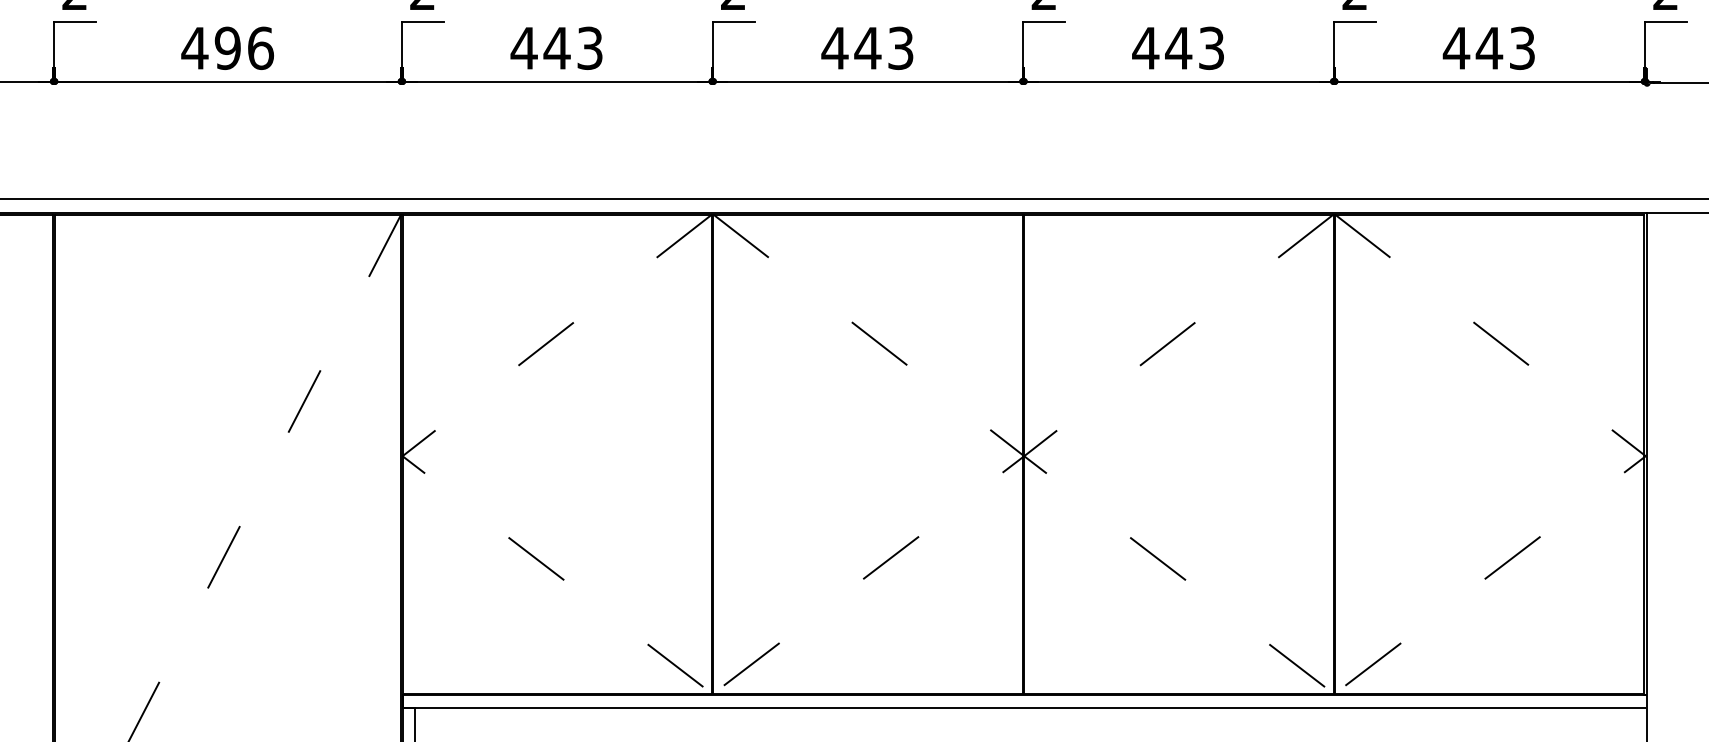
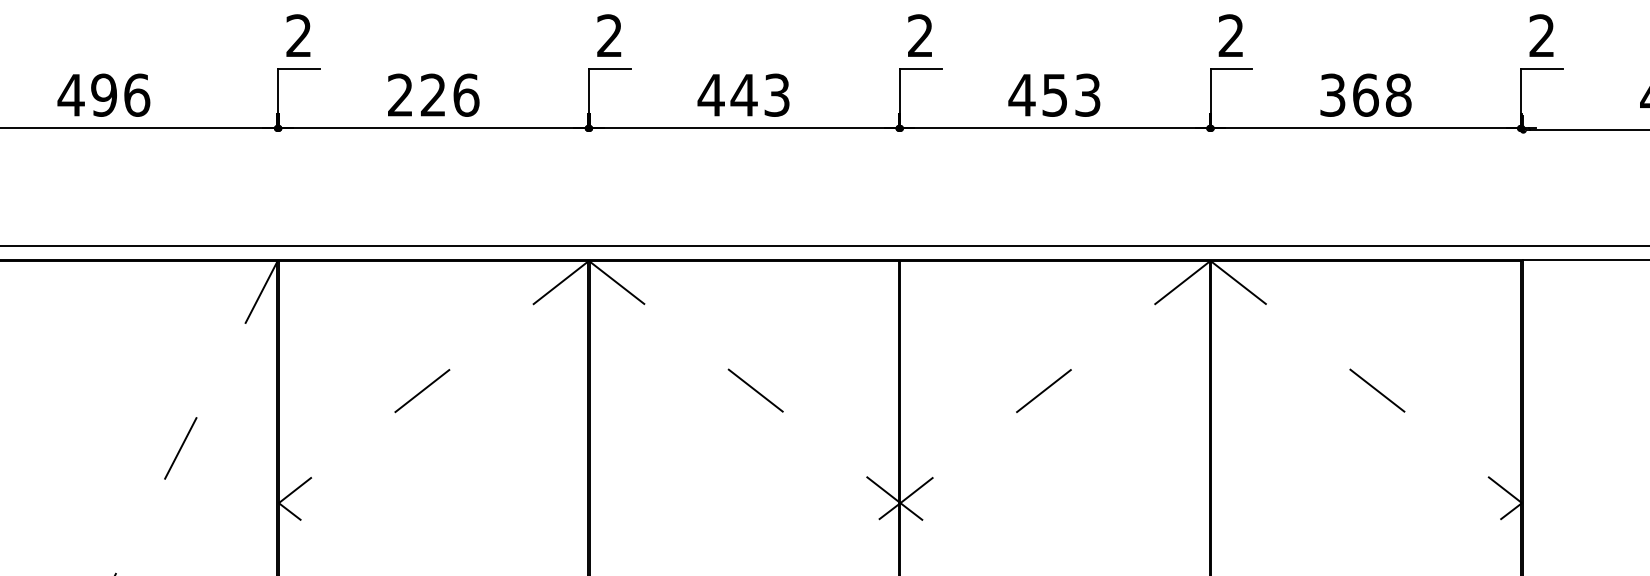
text: (556, 47) -> (432, 94), 443 -> 226
text: (1178, 48) -> (1054, 95), 443 -> 453
text: (1488, 48) -> (1364, 95), 443 -> 368

